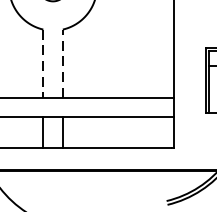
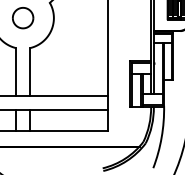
line: (43, 64) -> (16, 72), dashed -> solid
line: (62, 64) -> (29, 72), dashed -> solid

